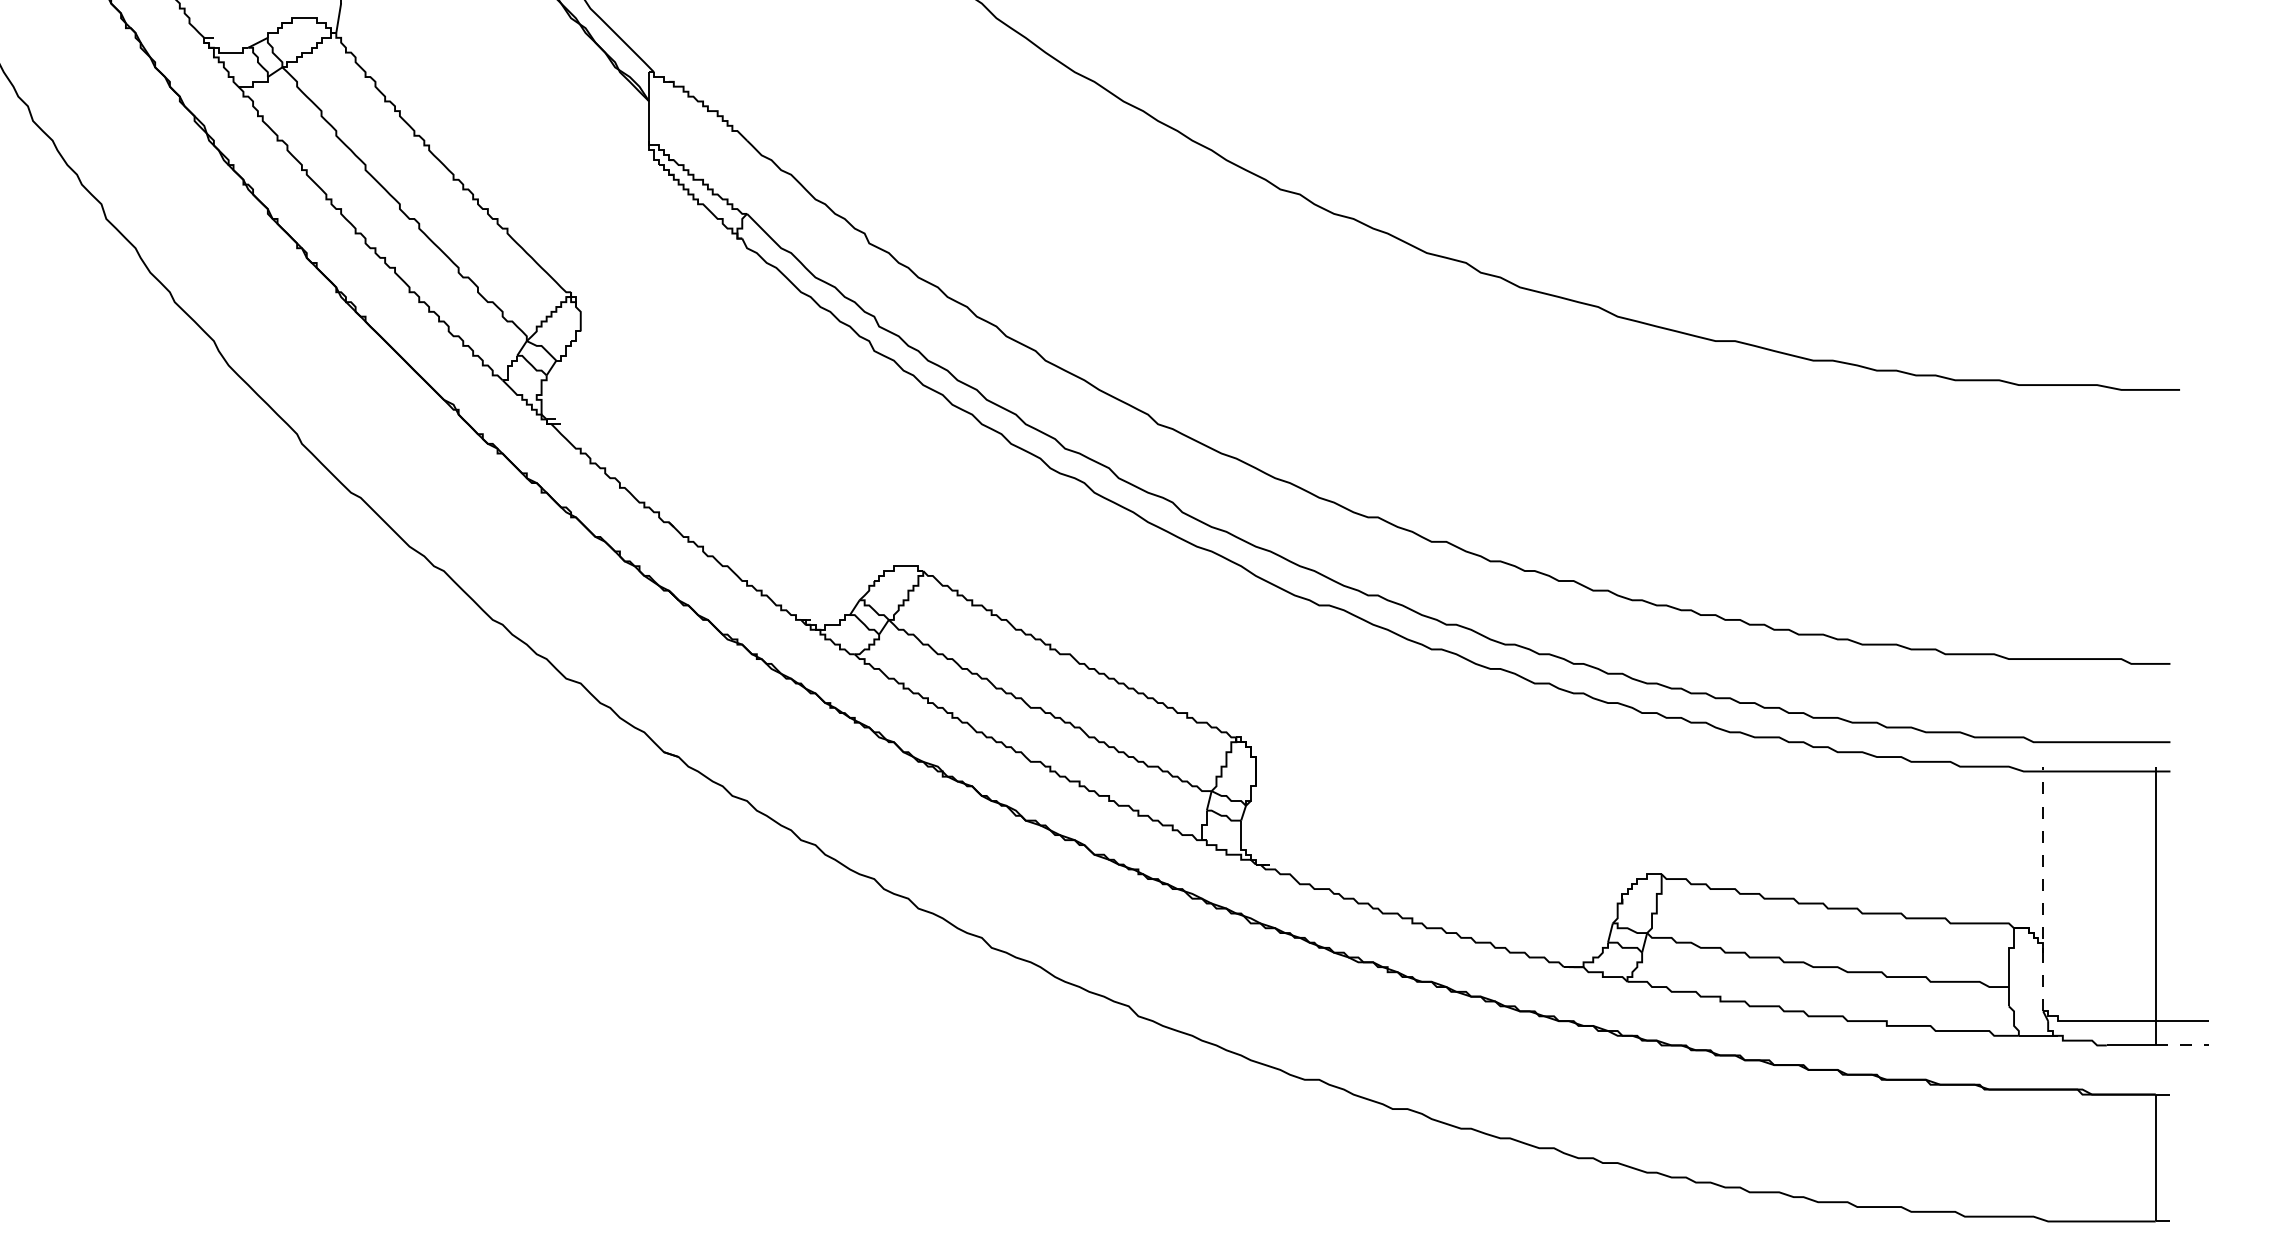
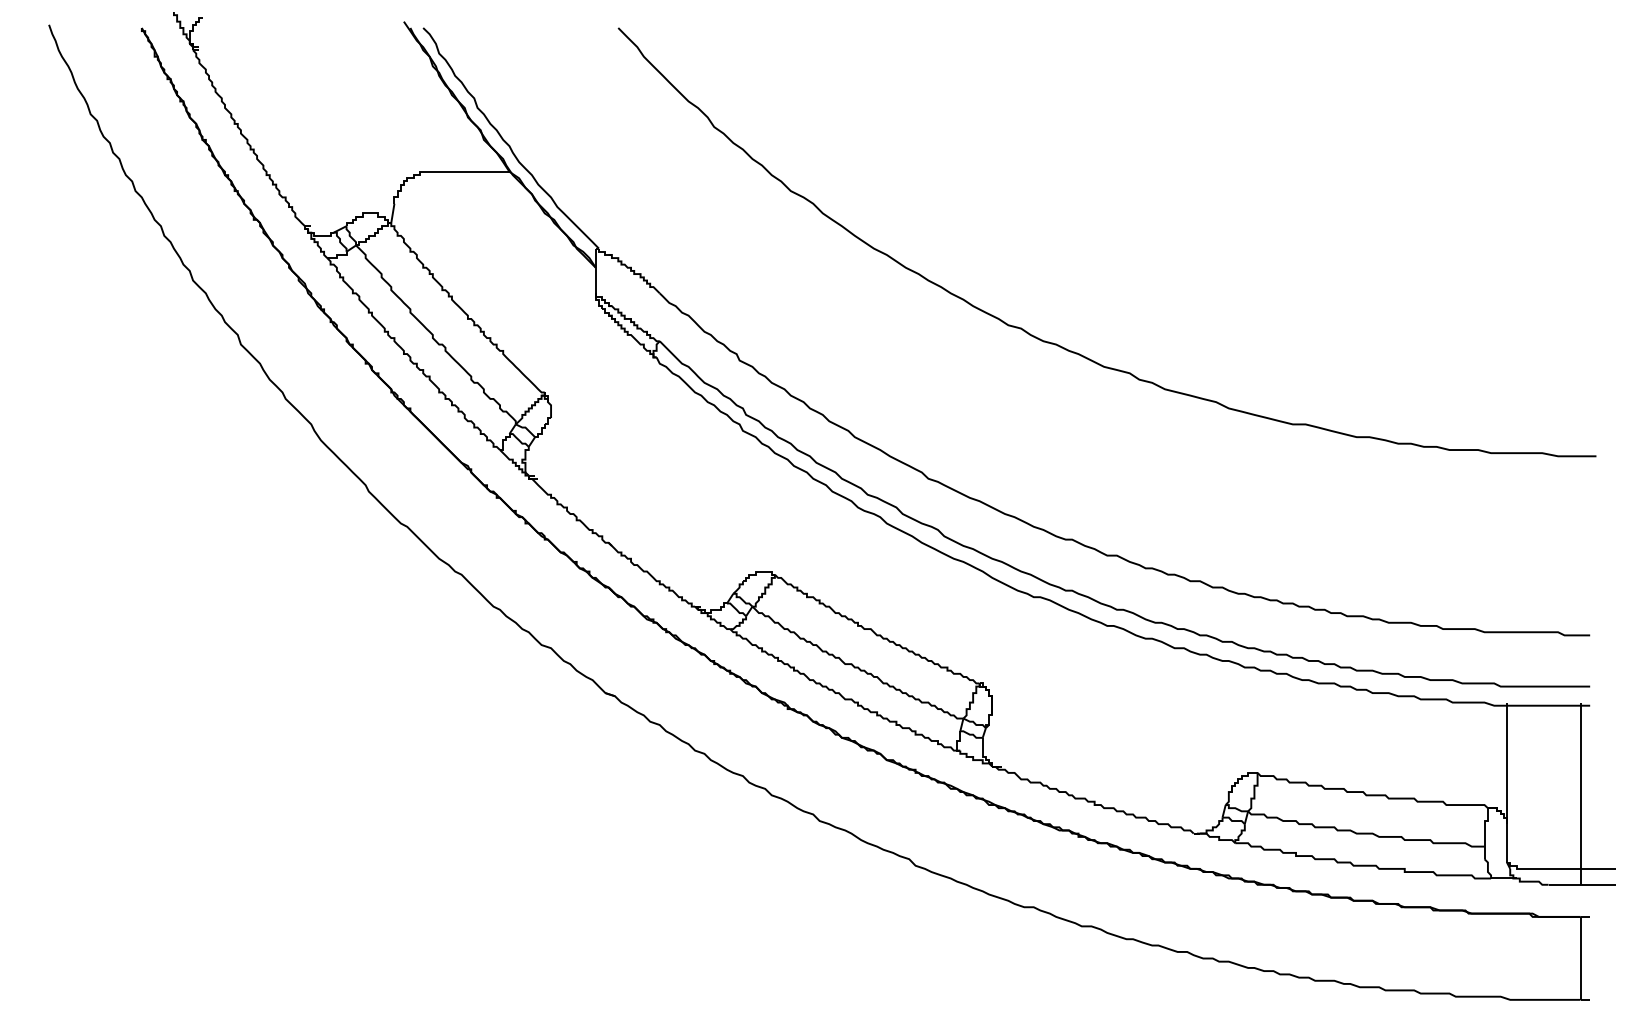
line: (2042, 888) -> (1506, 782), dashed -> solid
line: (2183, 1045) -> (1598, 884), dashed -> solid

